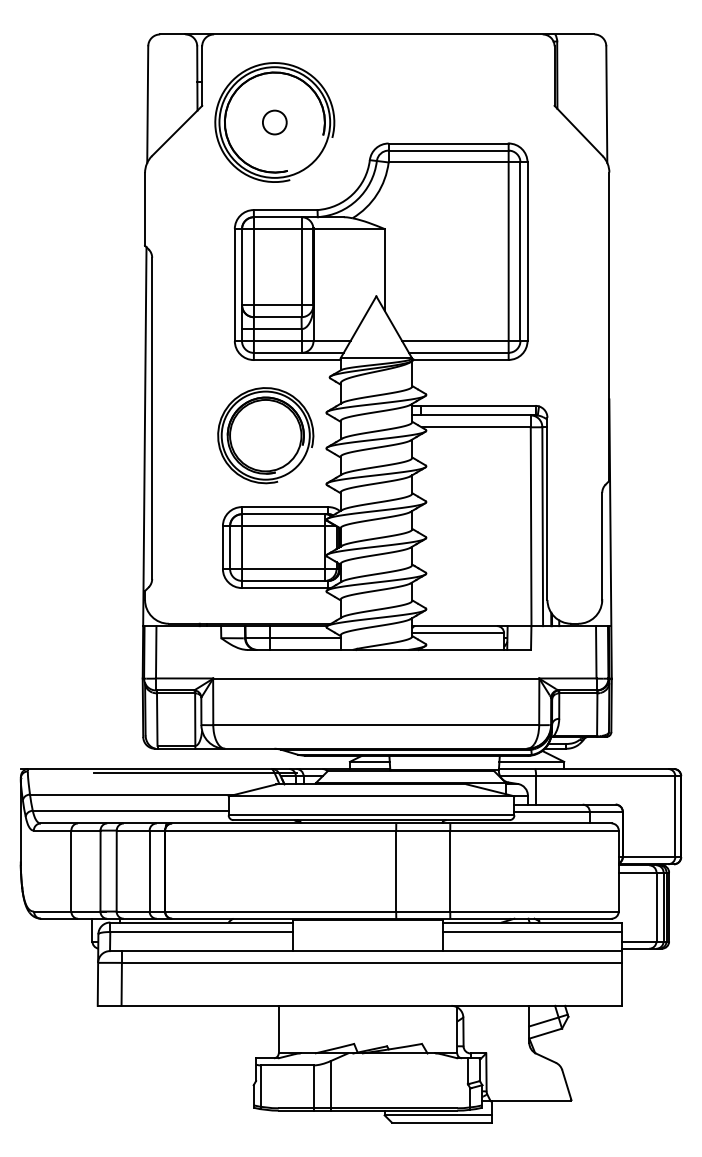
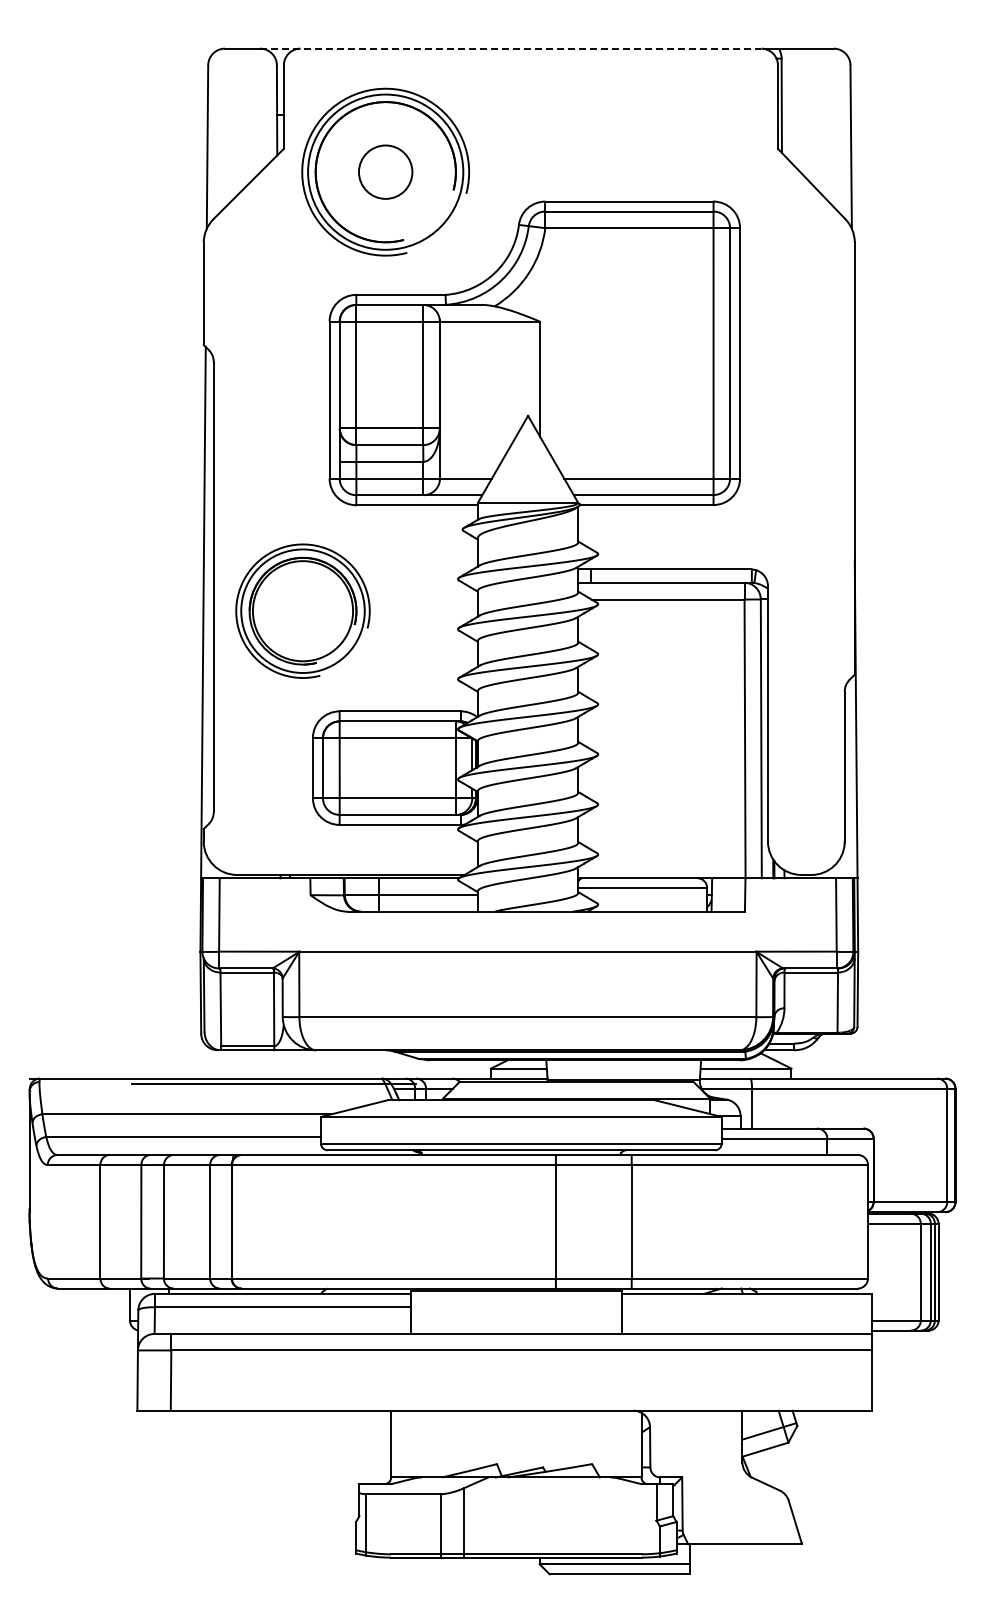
line: (363, 34) -> (510, 48), solid -> dashed
circle: (274, 122) -> (385, 171), size x1.6
part: (265, 435) -> (302, 610), moved
line: (532, 932) -> (746, 1307), removed

